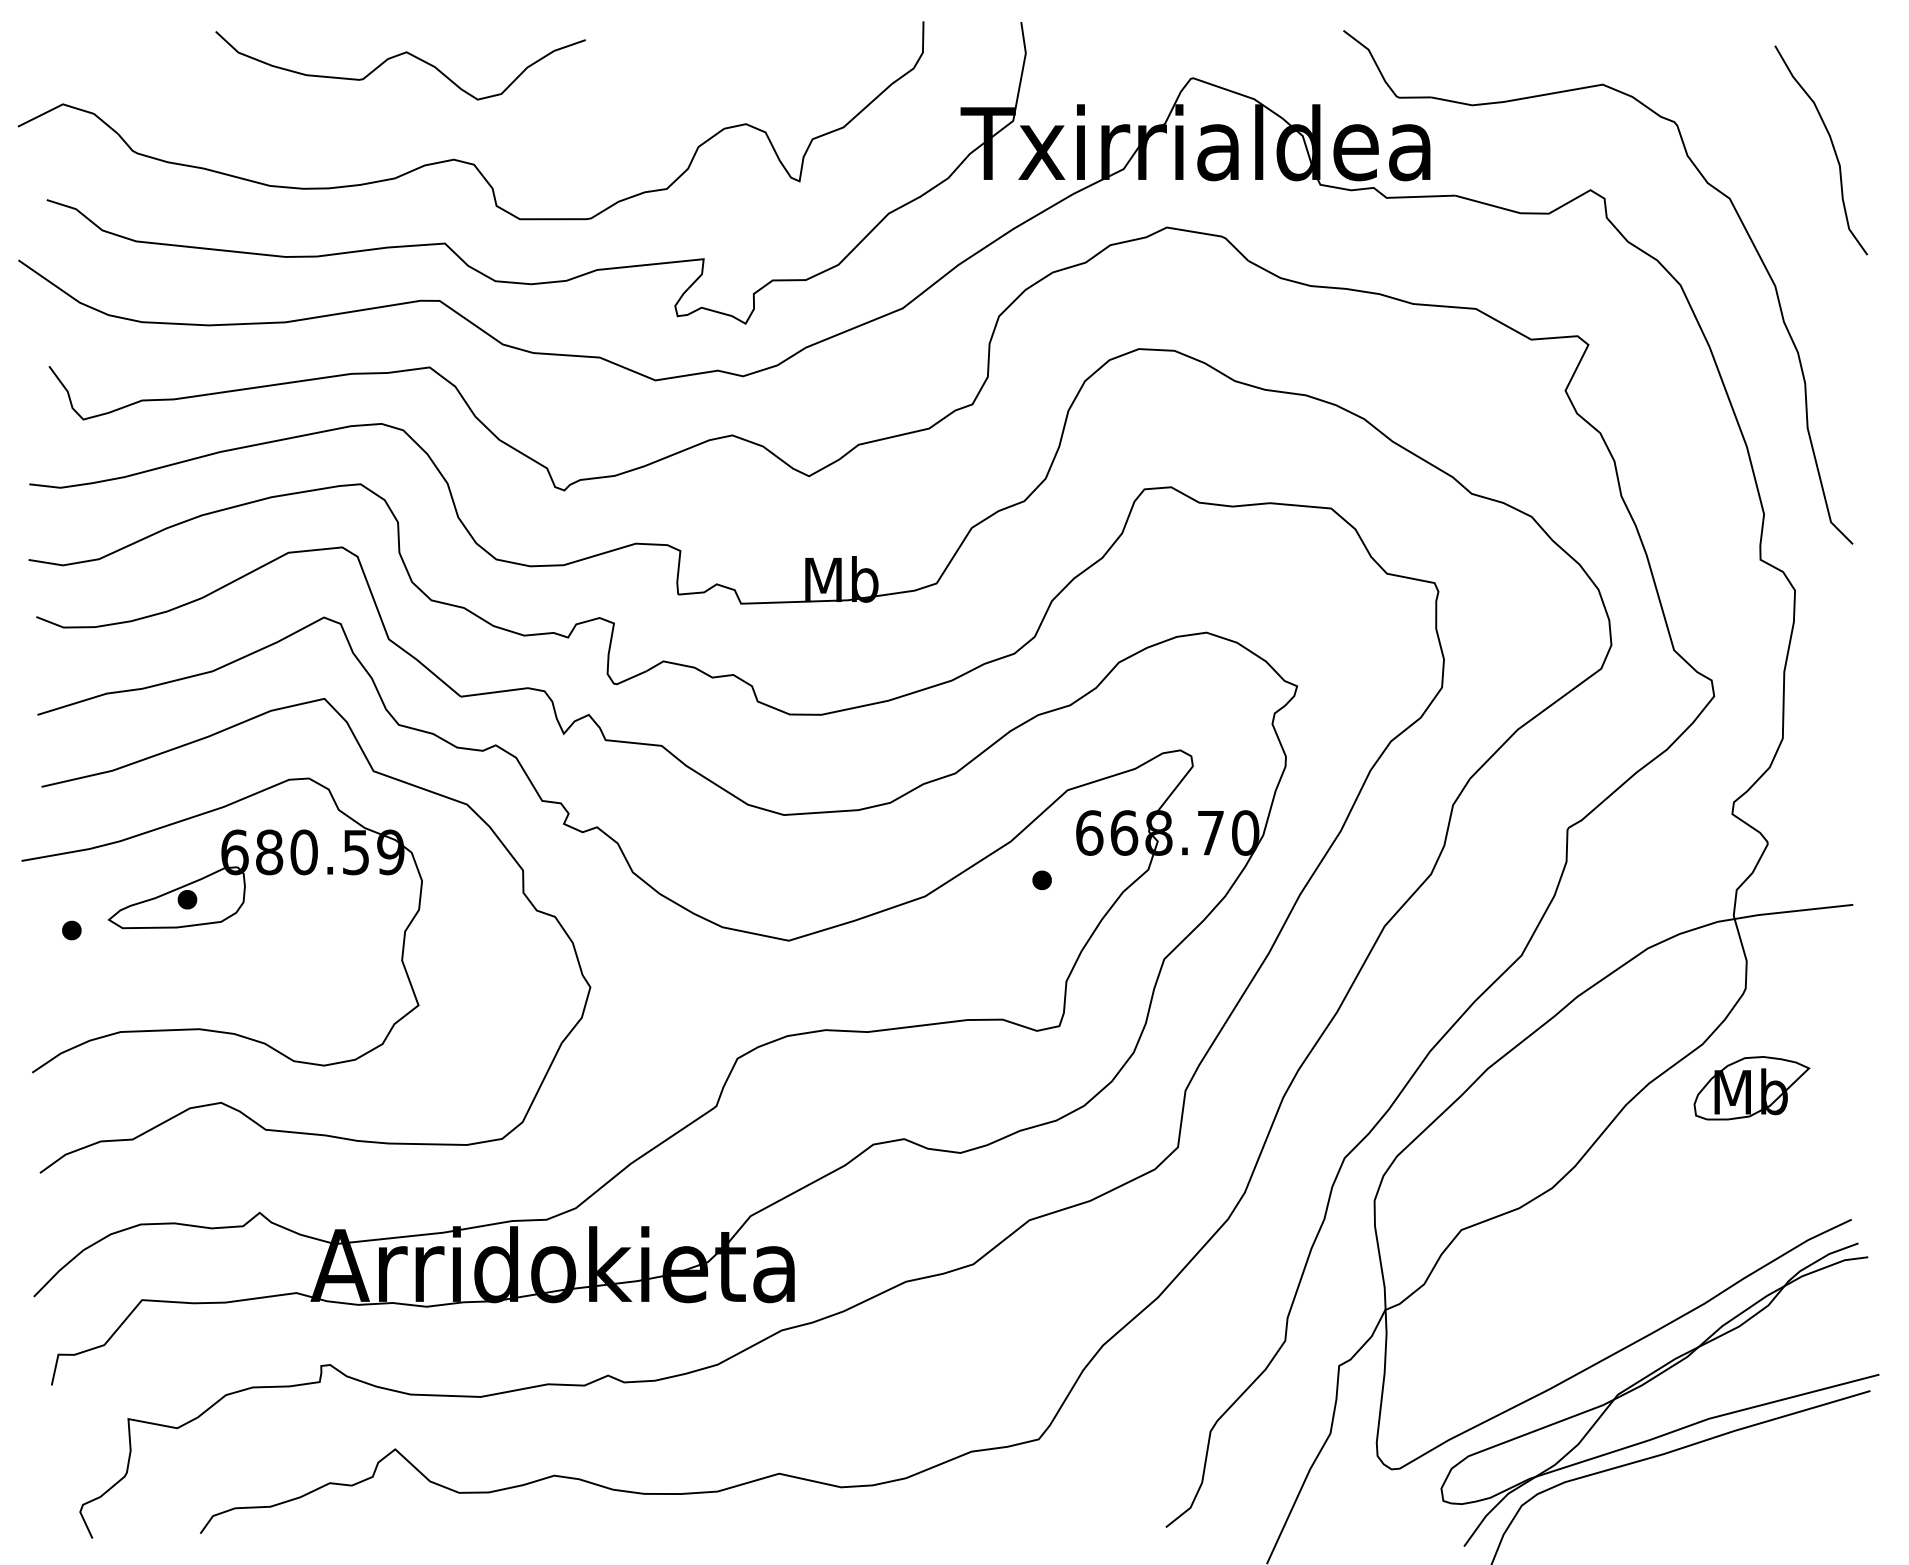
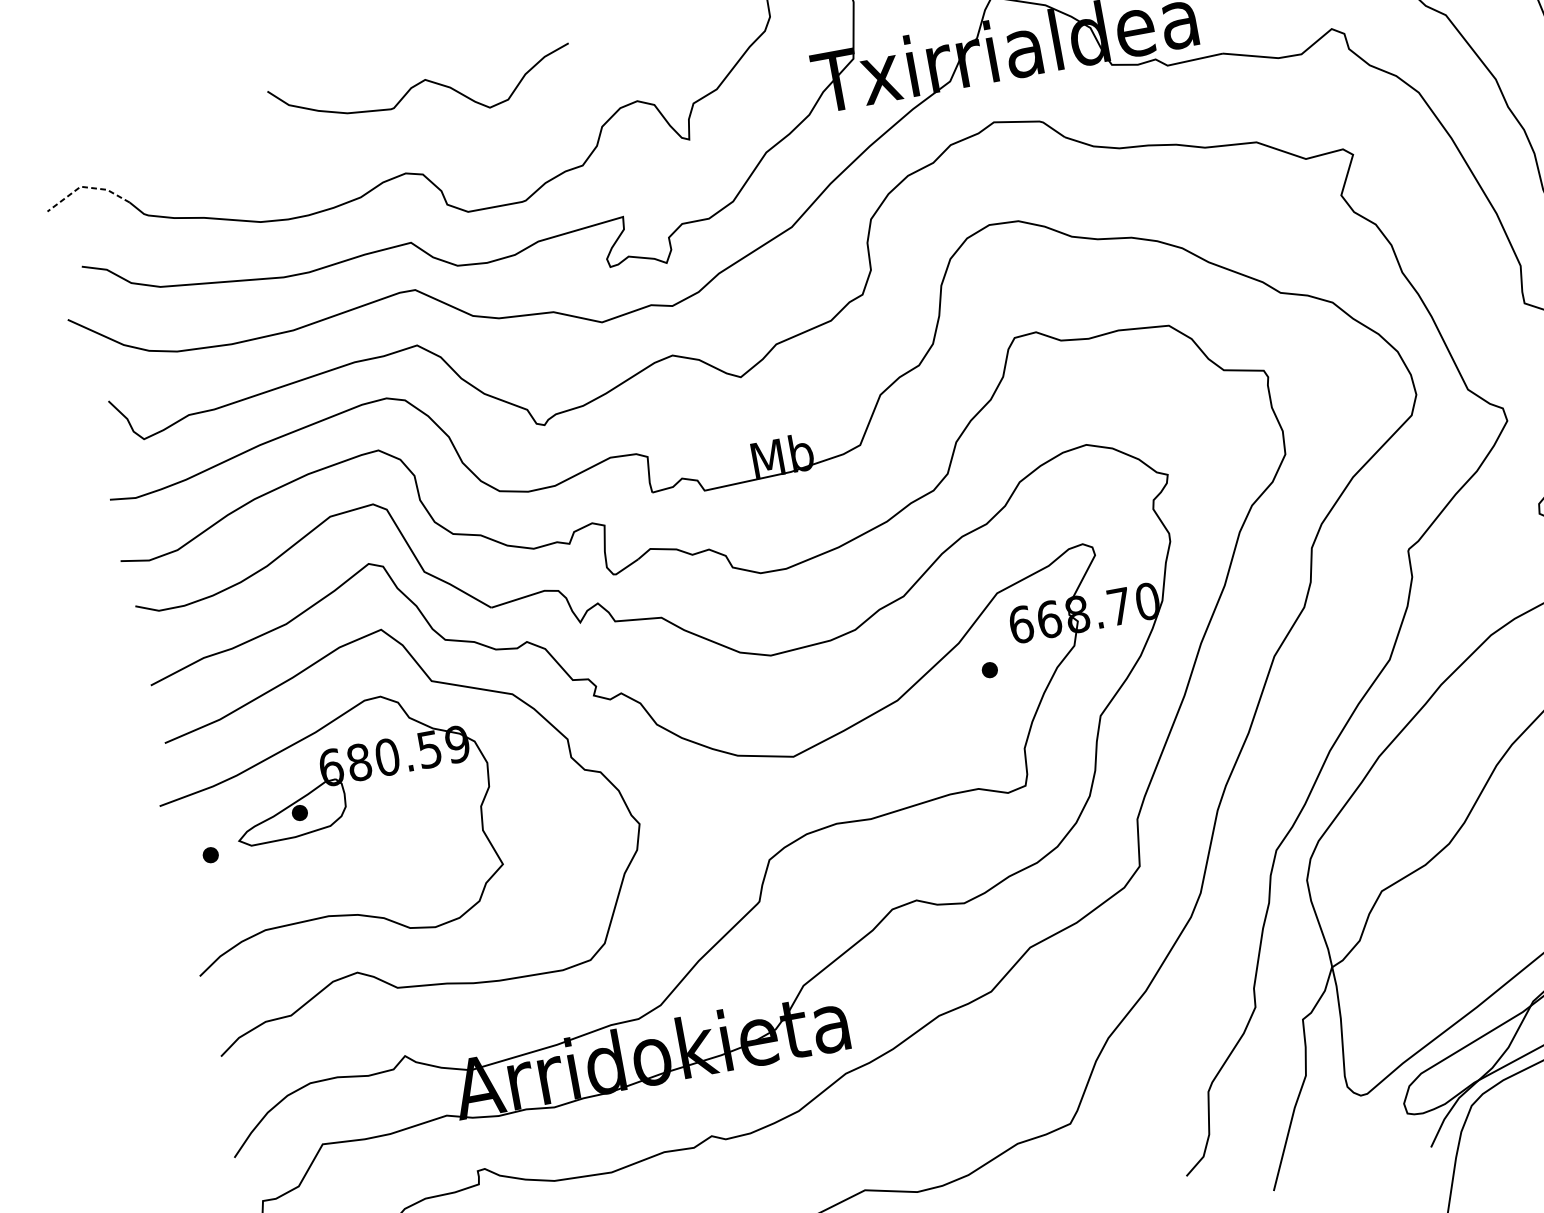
curve: (398, 56) -> (419, 84), moved
line: (69, 106) -> (86, 187), solid -> dashed

